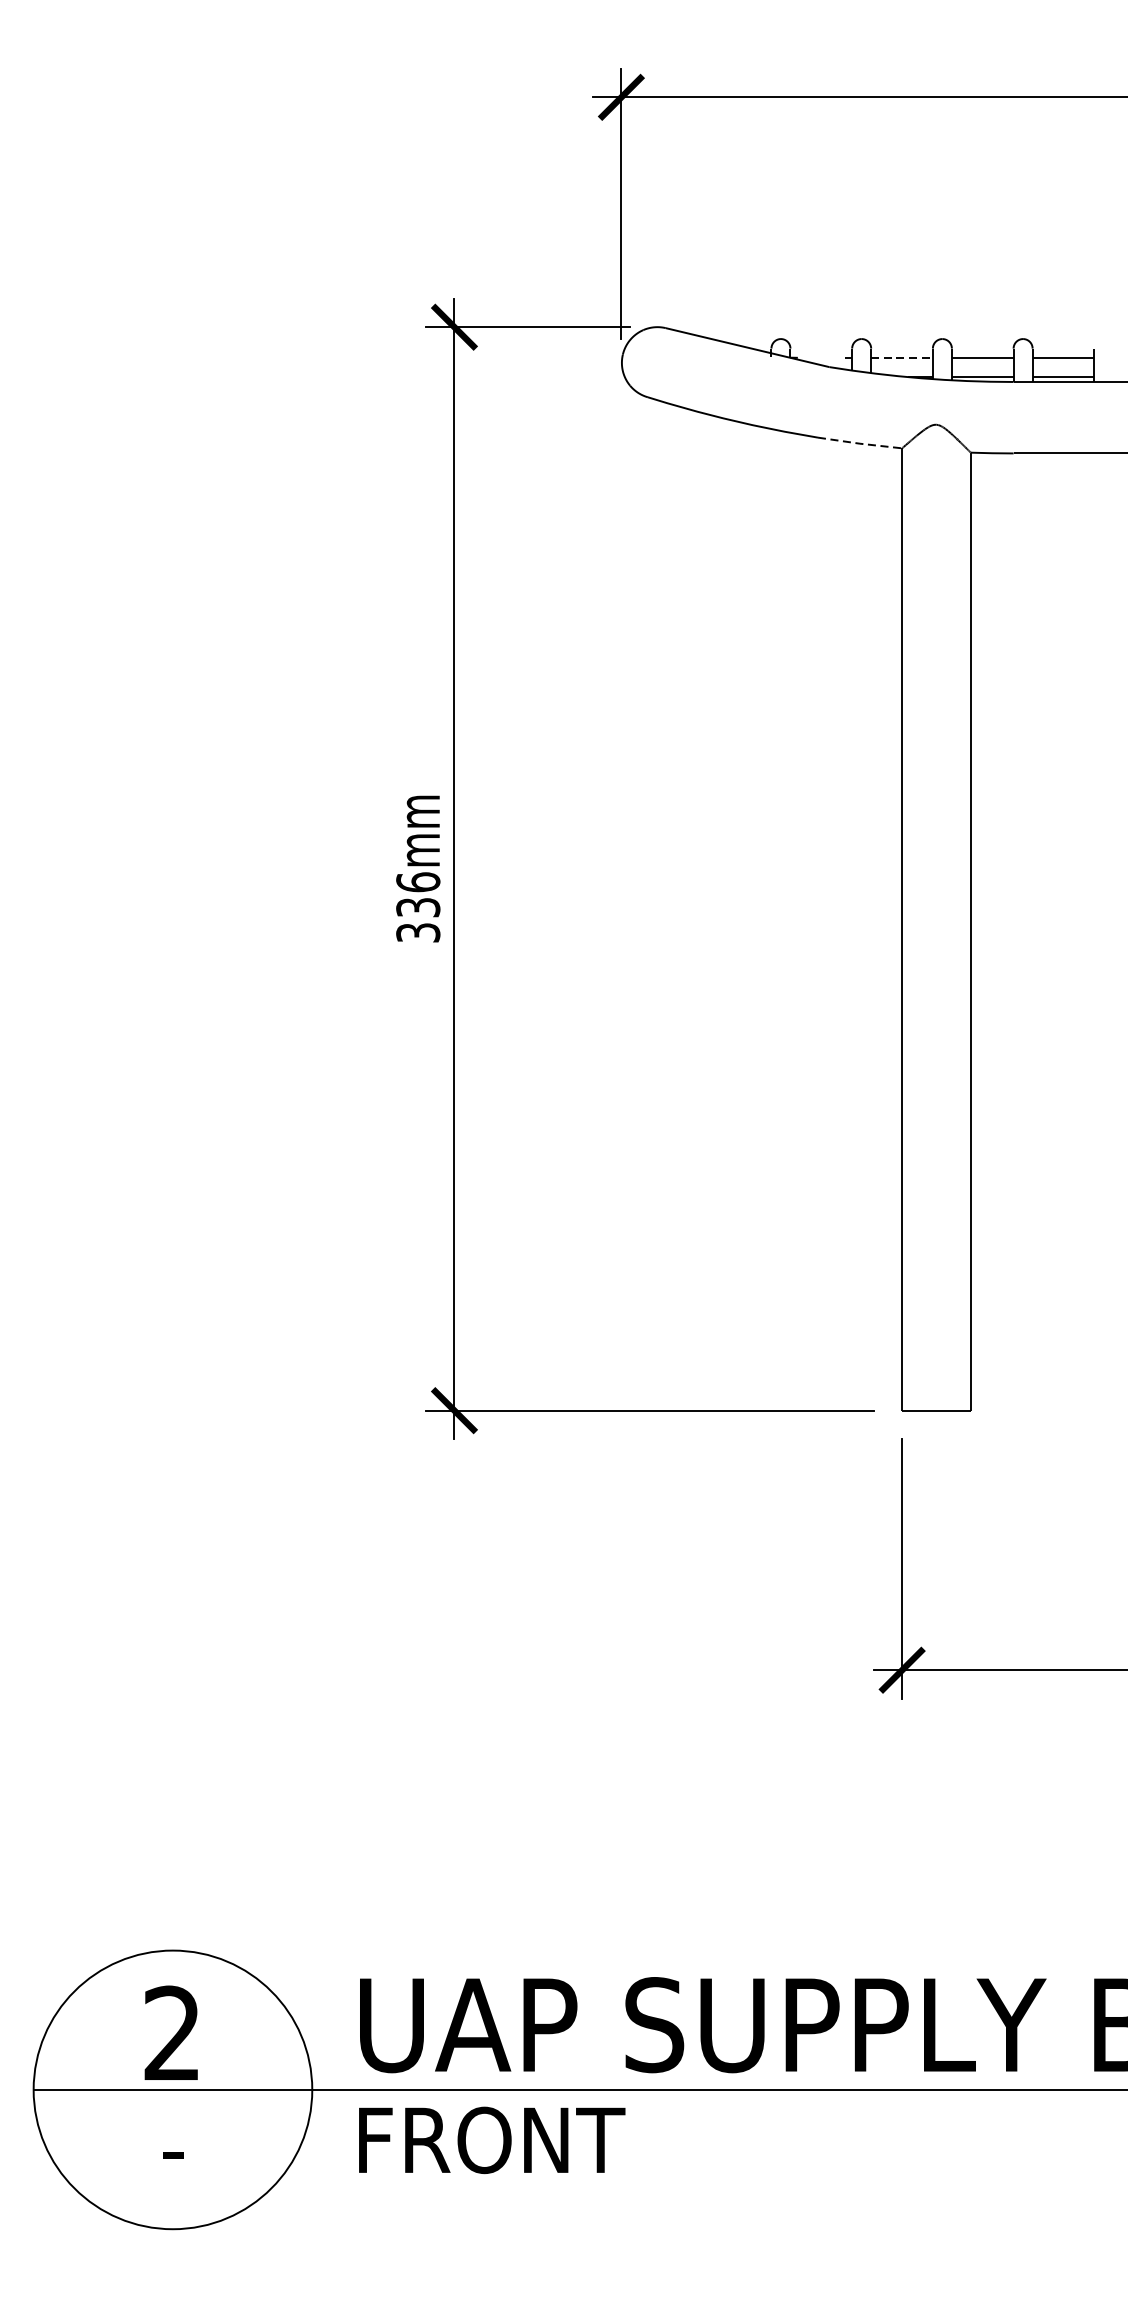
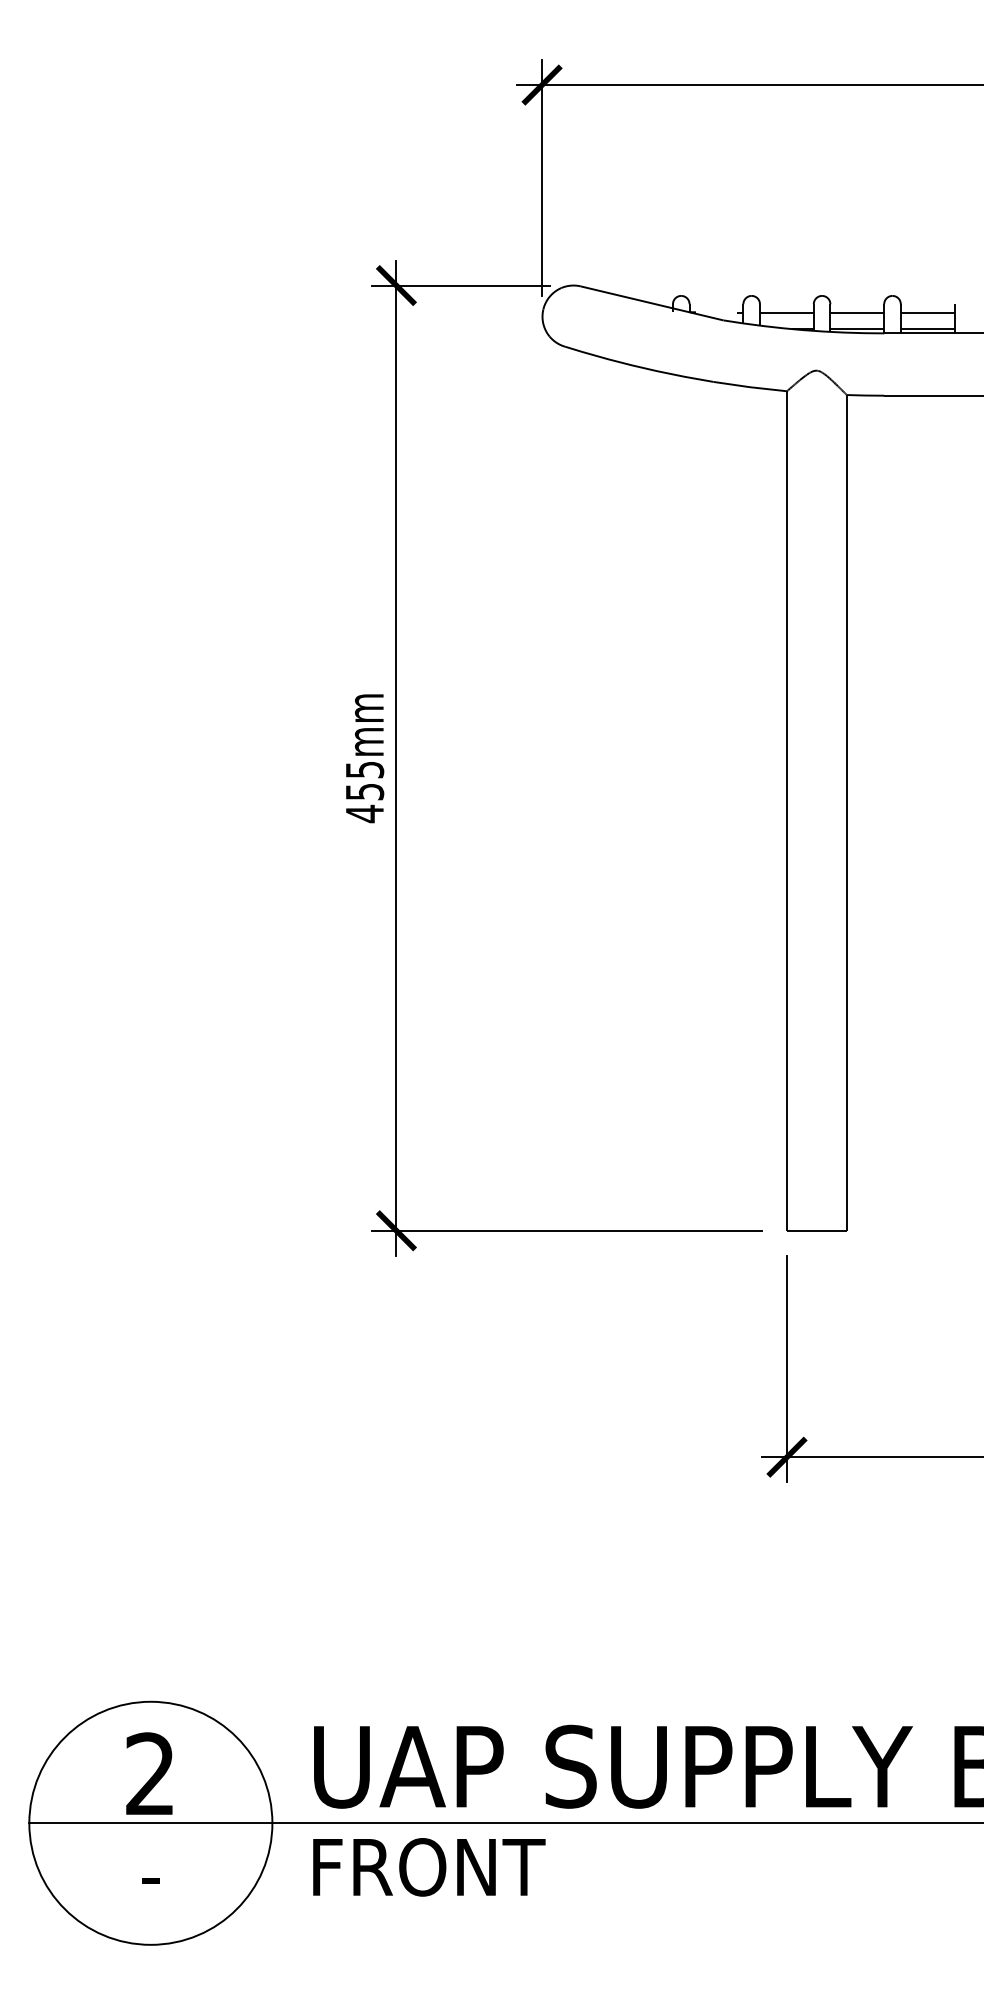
line: (901, 358) -> (786, 312), dashed -> solid
line: (860, 444) -> (750, 387), dashed -> solid
text: (417, 908) -> (364, 792), 336mm -> 455mm

